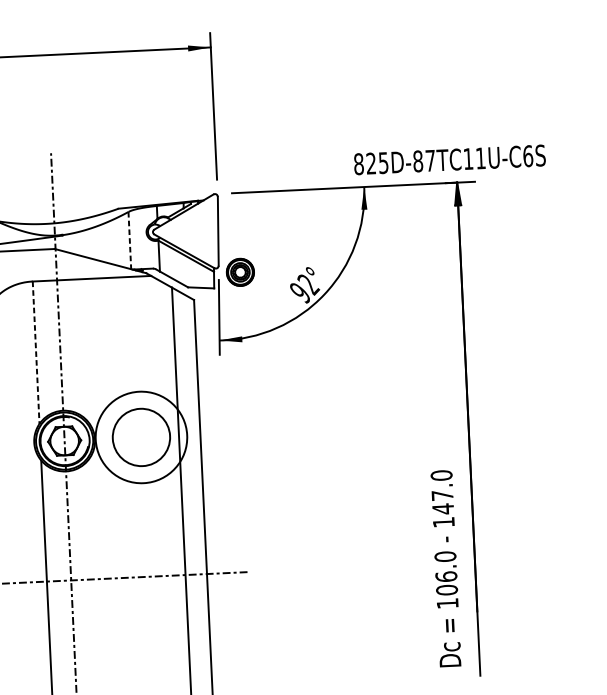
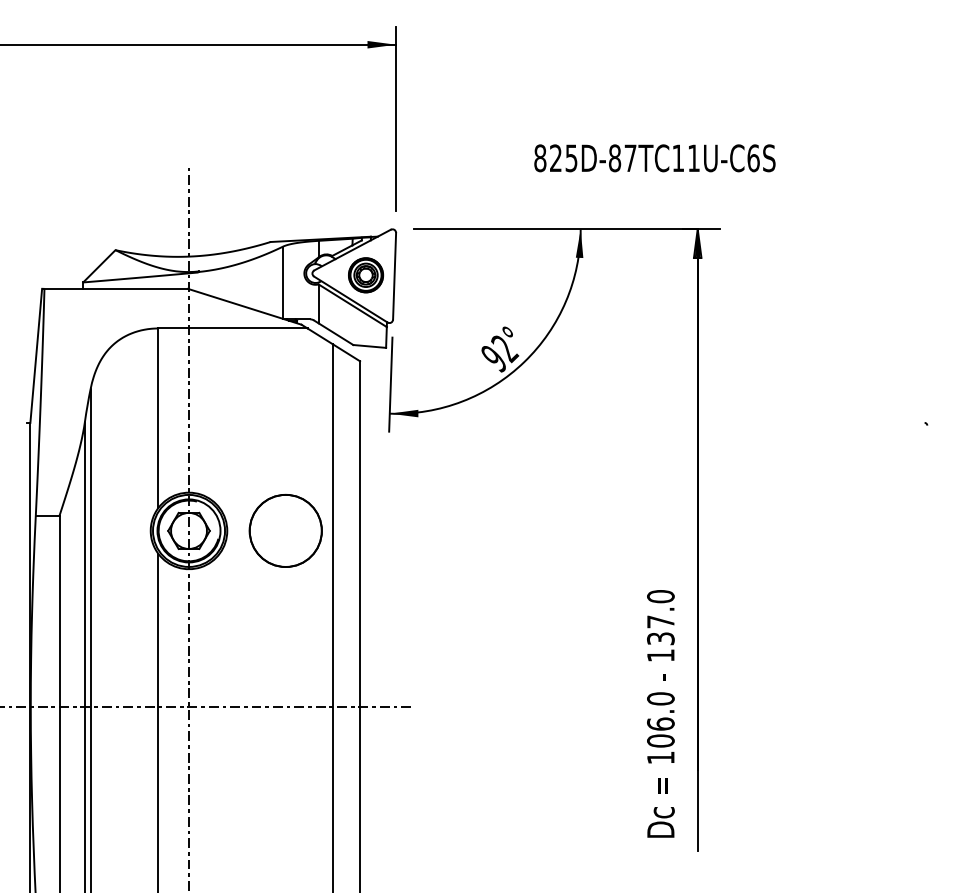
text: (449, 160) -> (654, 158), moved
line: (129, 241) -> (282, 283), dashed -> solid
part: (240, 272) -> (366, 275), moved
line: (36, 352) -> (158, 418), dashed -> solid
circle: (141, 437) -> (285, 530), size x0.62
text: (442, 508) -> (660, 638), 147.0 -> 137.0

